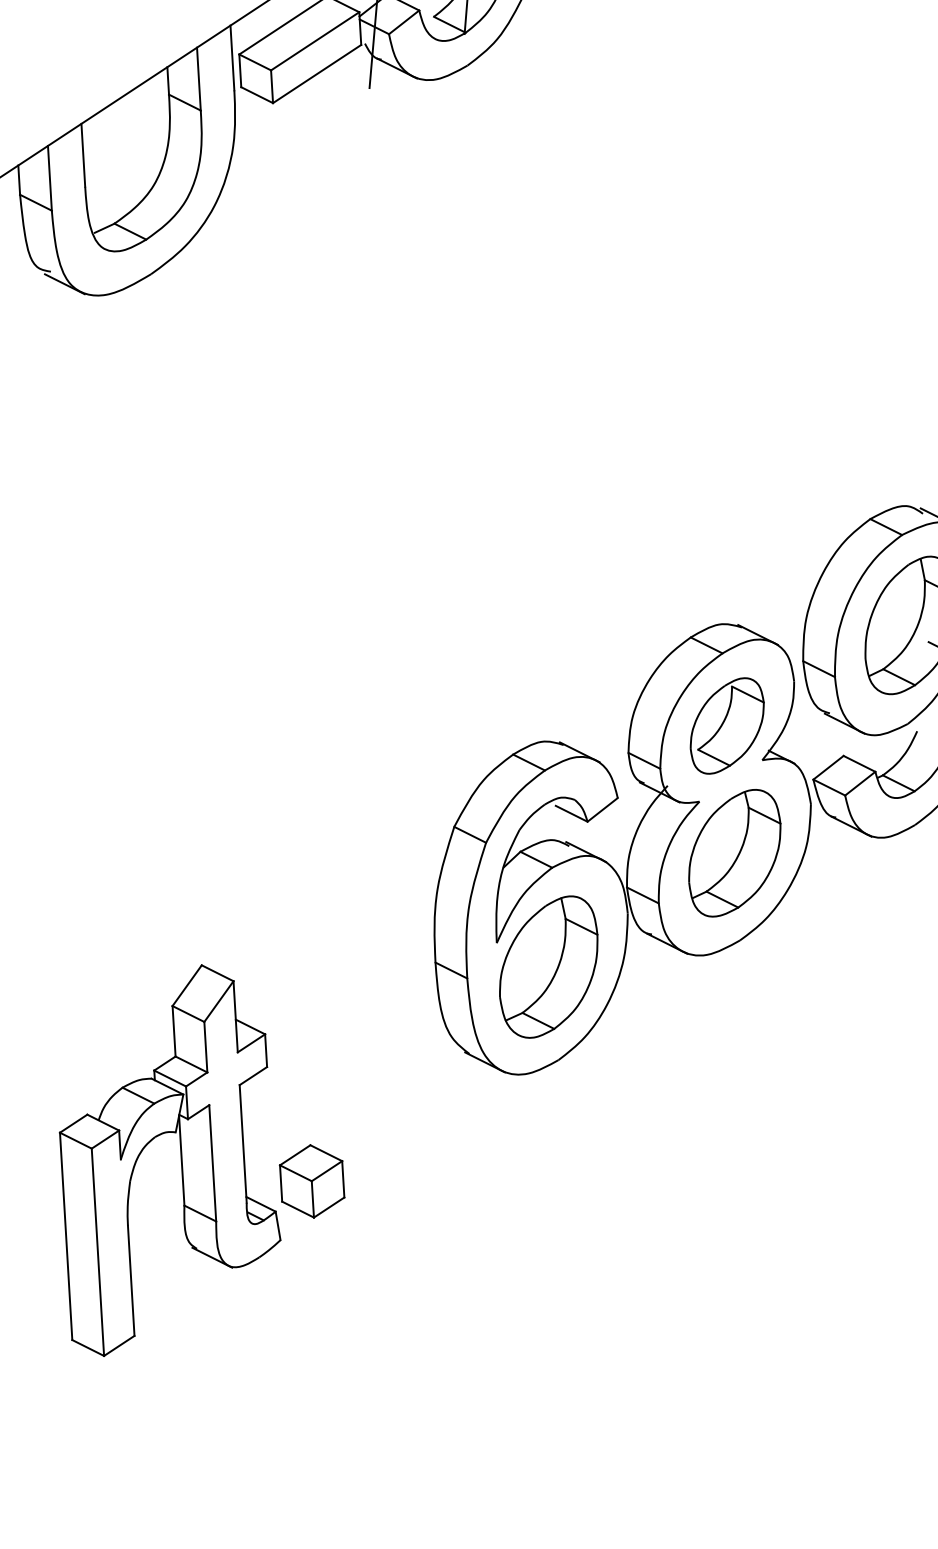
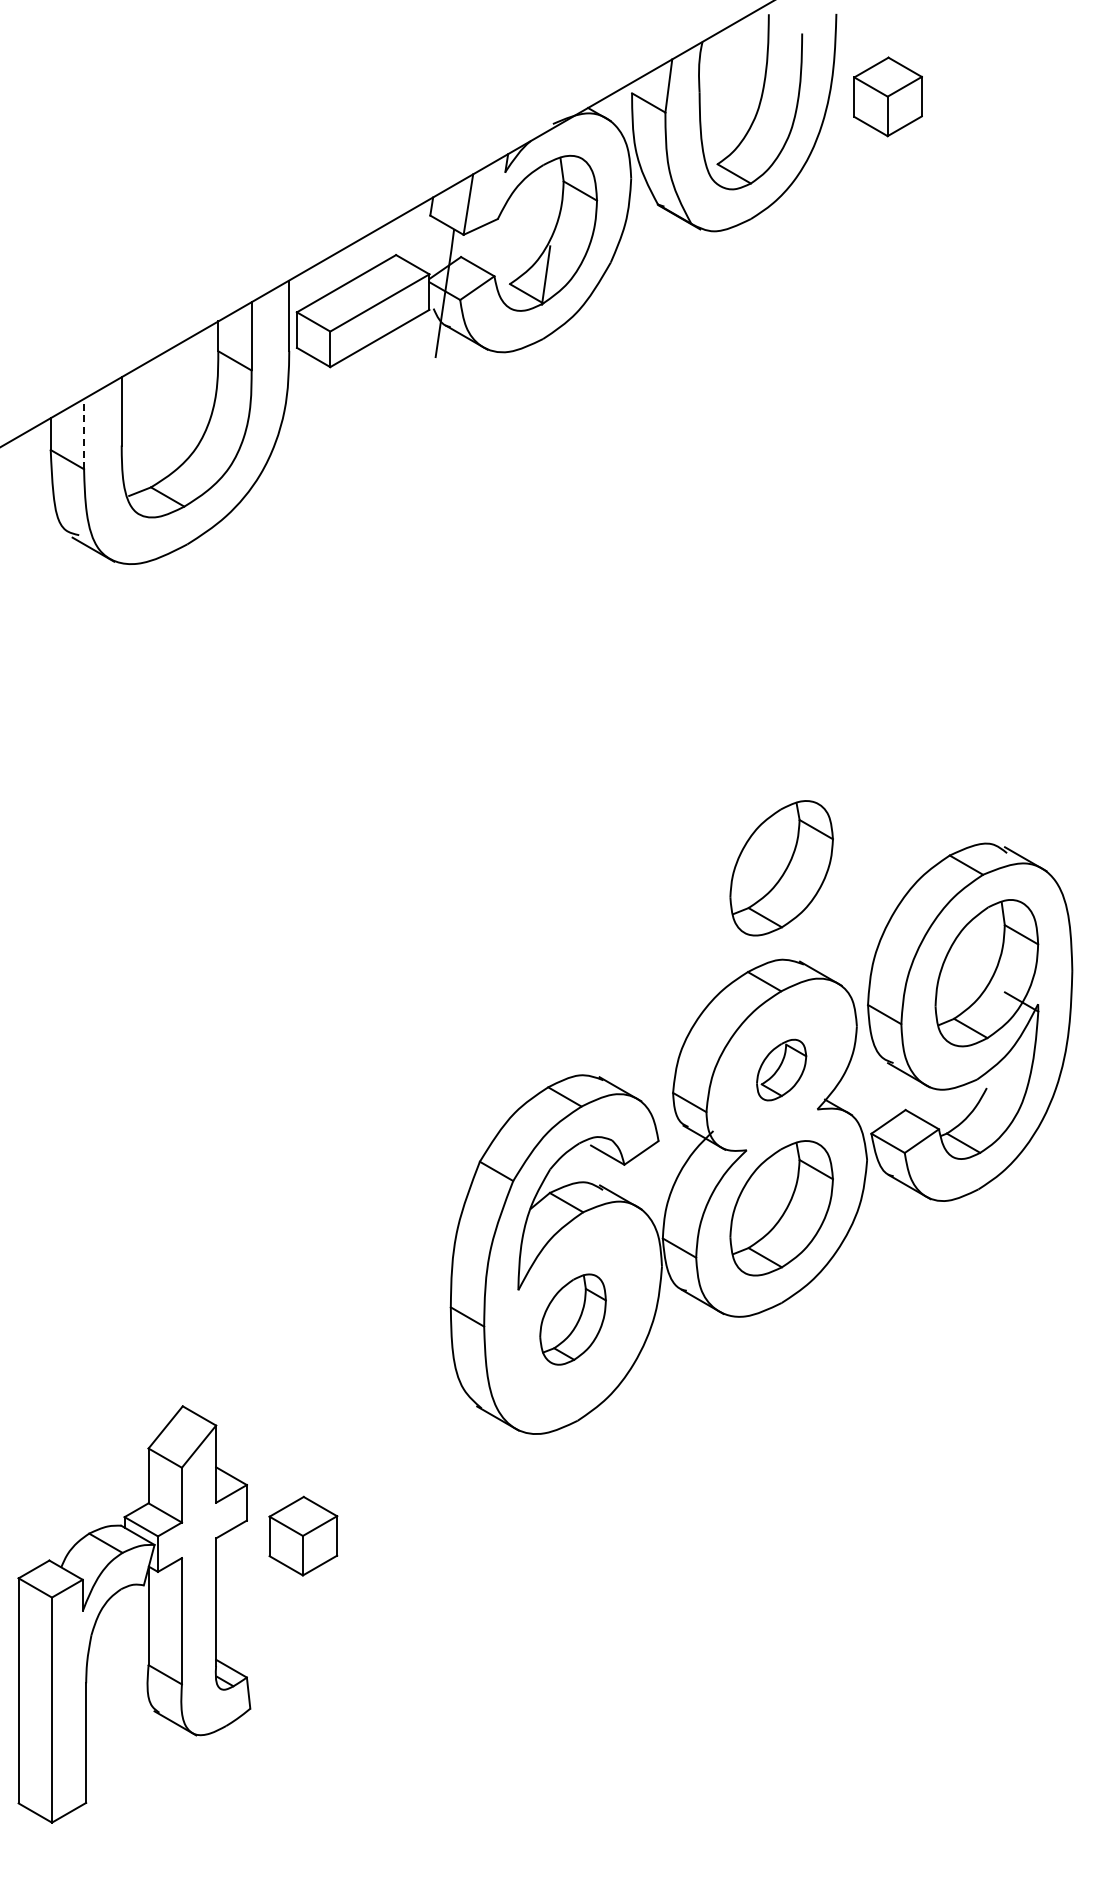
line: (50, 177) -> (84, 433), solid -> dashed
part: (716, 540) -> (781, 868), added
part: (727, 725) -> (781, 1069), size x0.6
part: (548, 967) -> (572, 1319), size x0.6
part: (181, 1158) -> (148, 1614), moved

